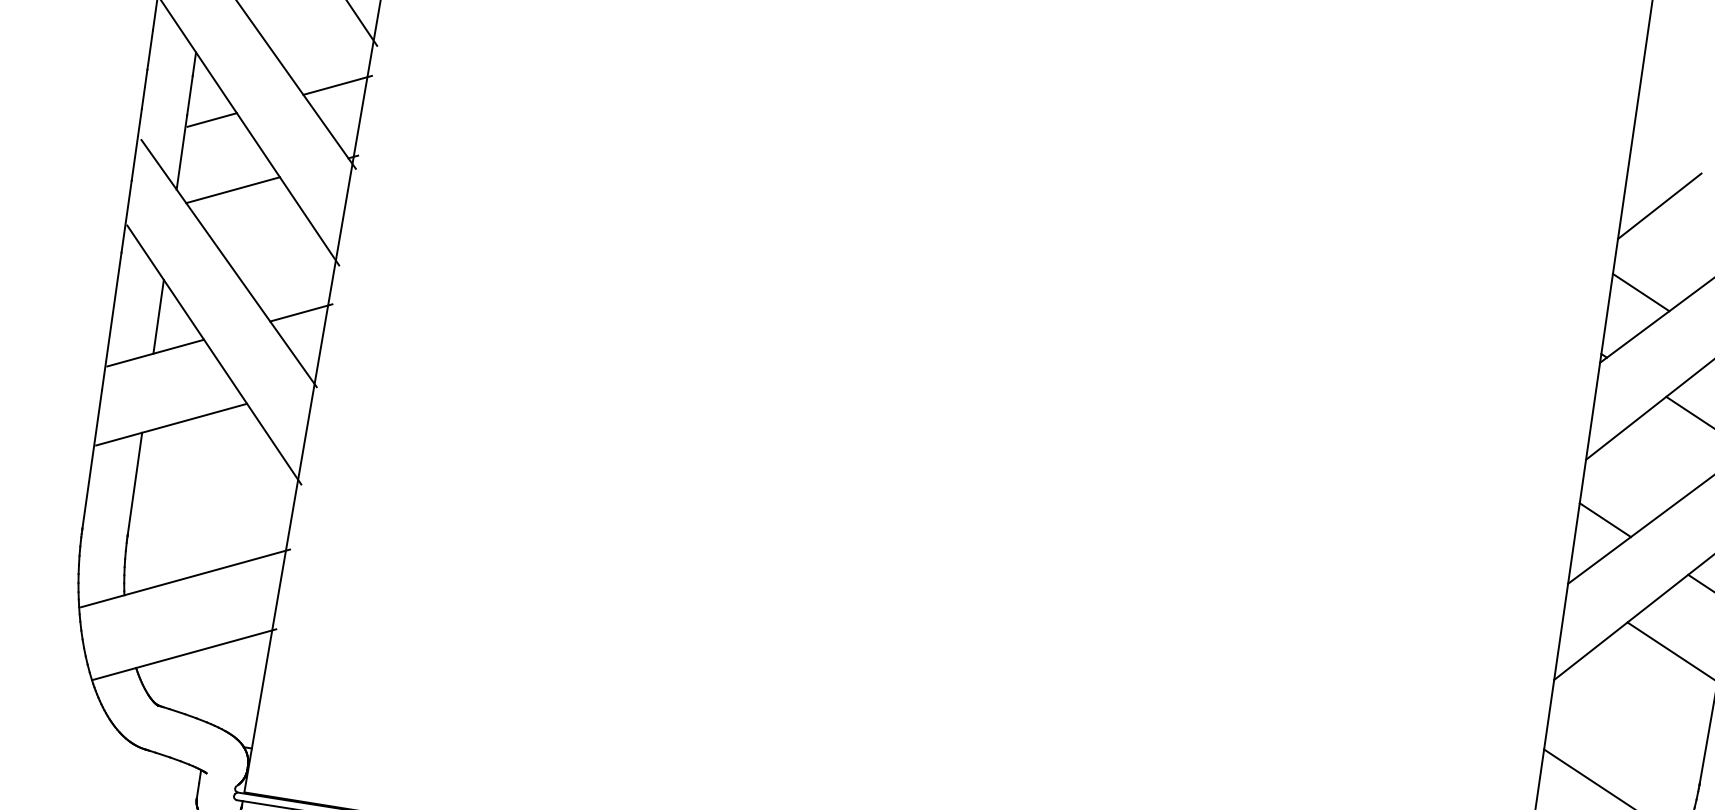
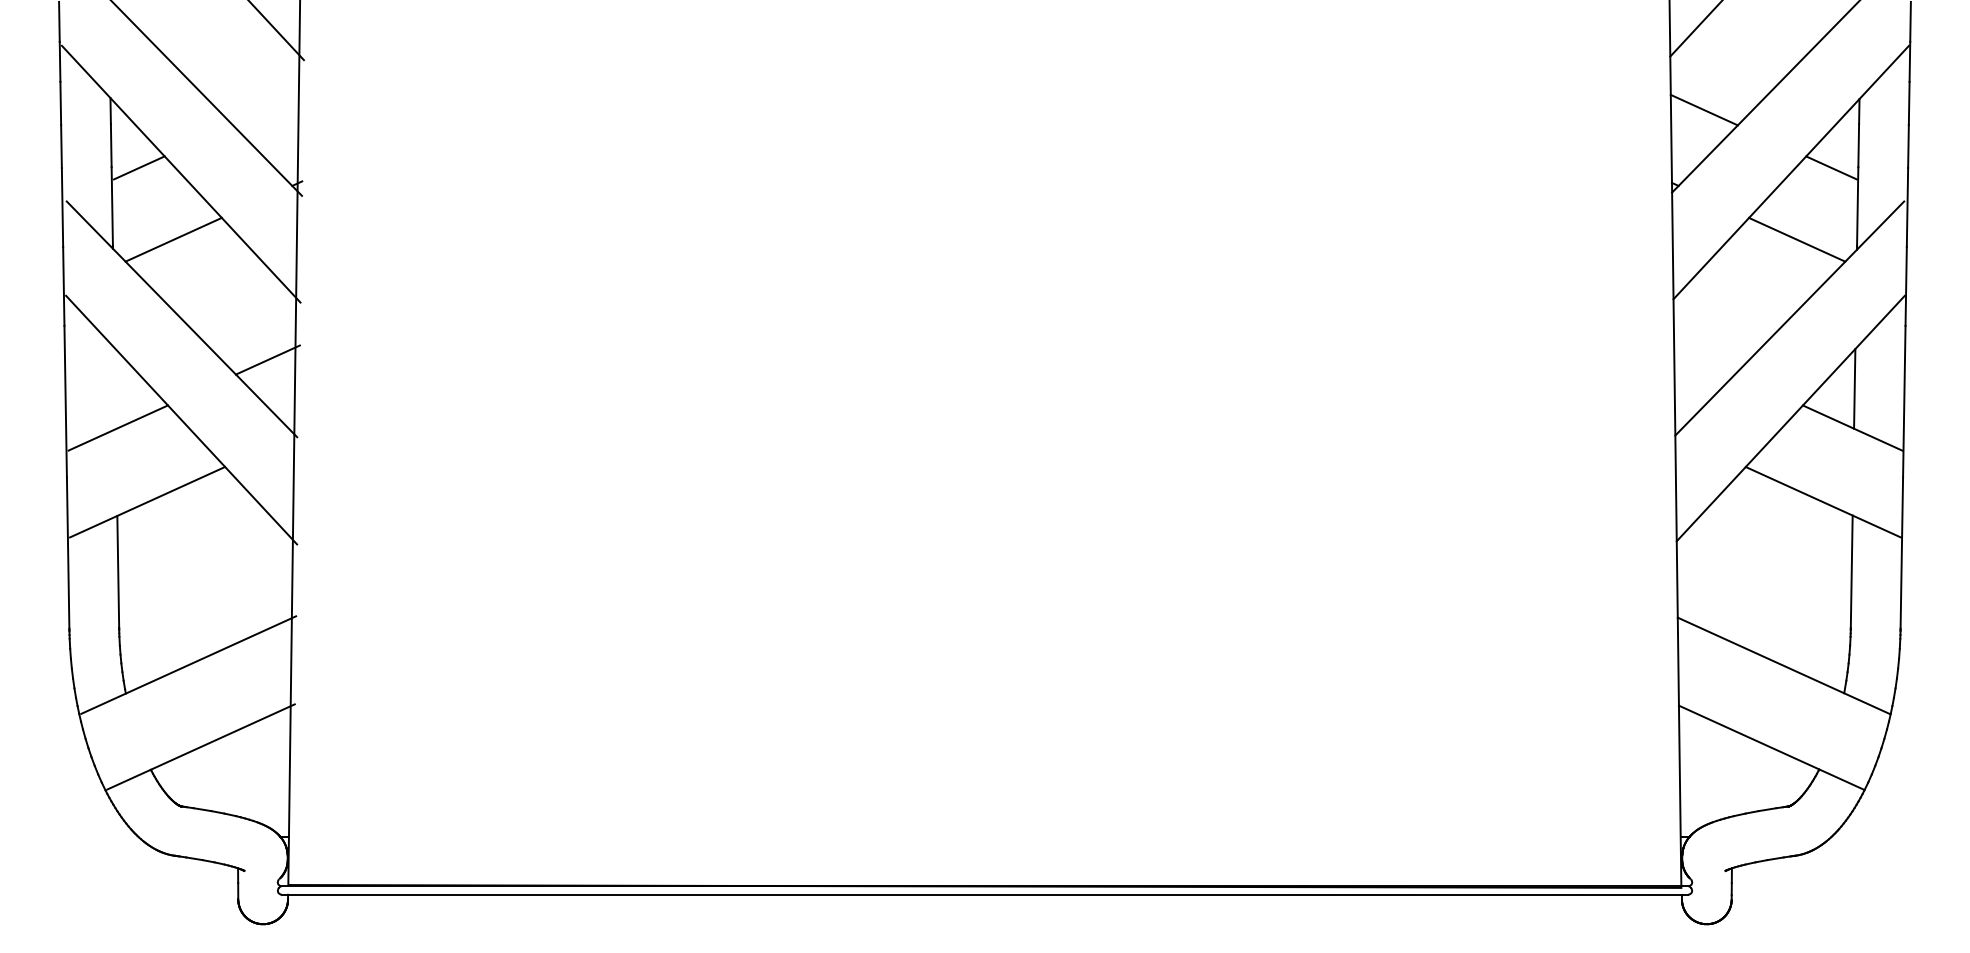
line: (337, 85) -> (268, 109), removed
line: (157, 316) -> (114, 388), removed
line: (1605, 519) -> (1704, 360), removed

